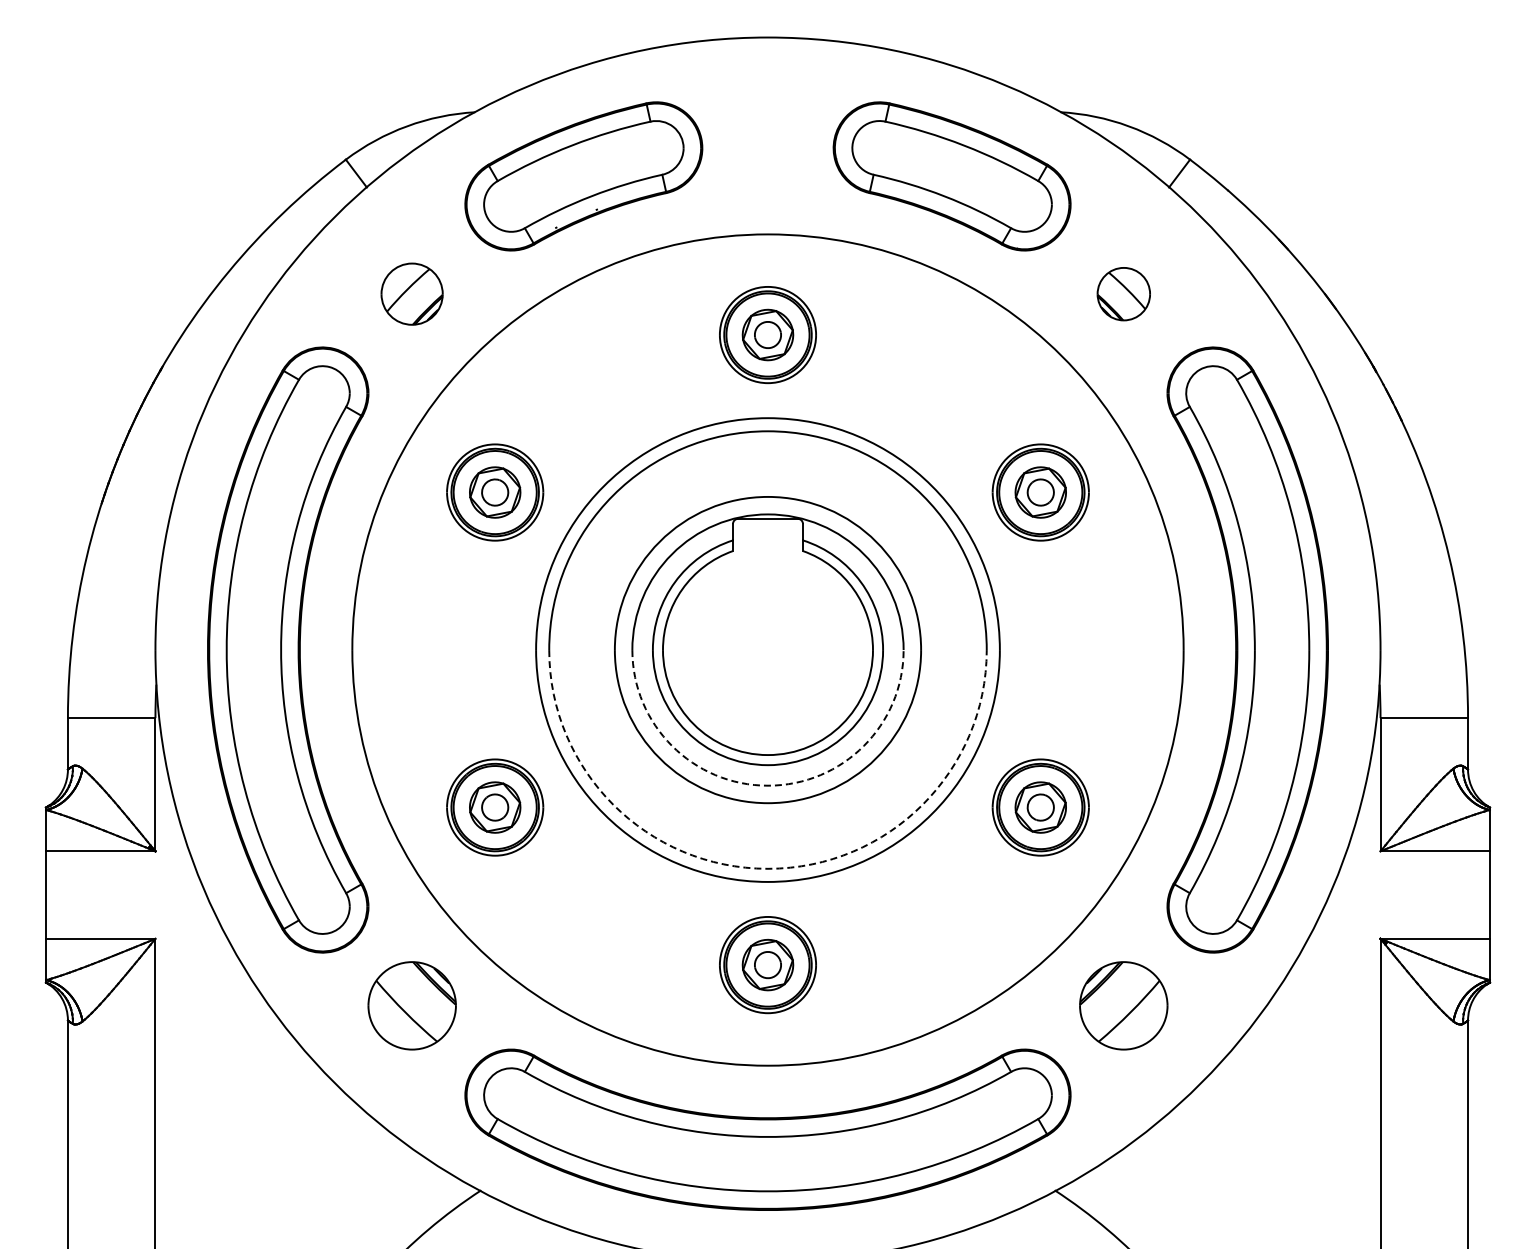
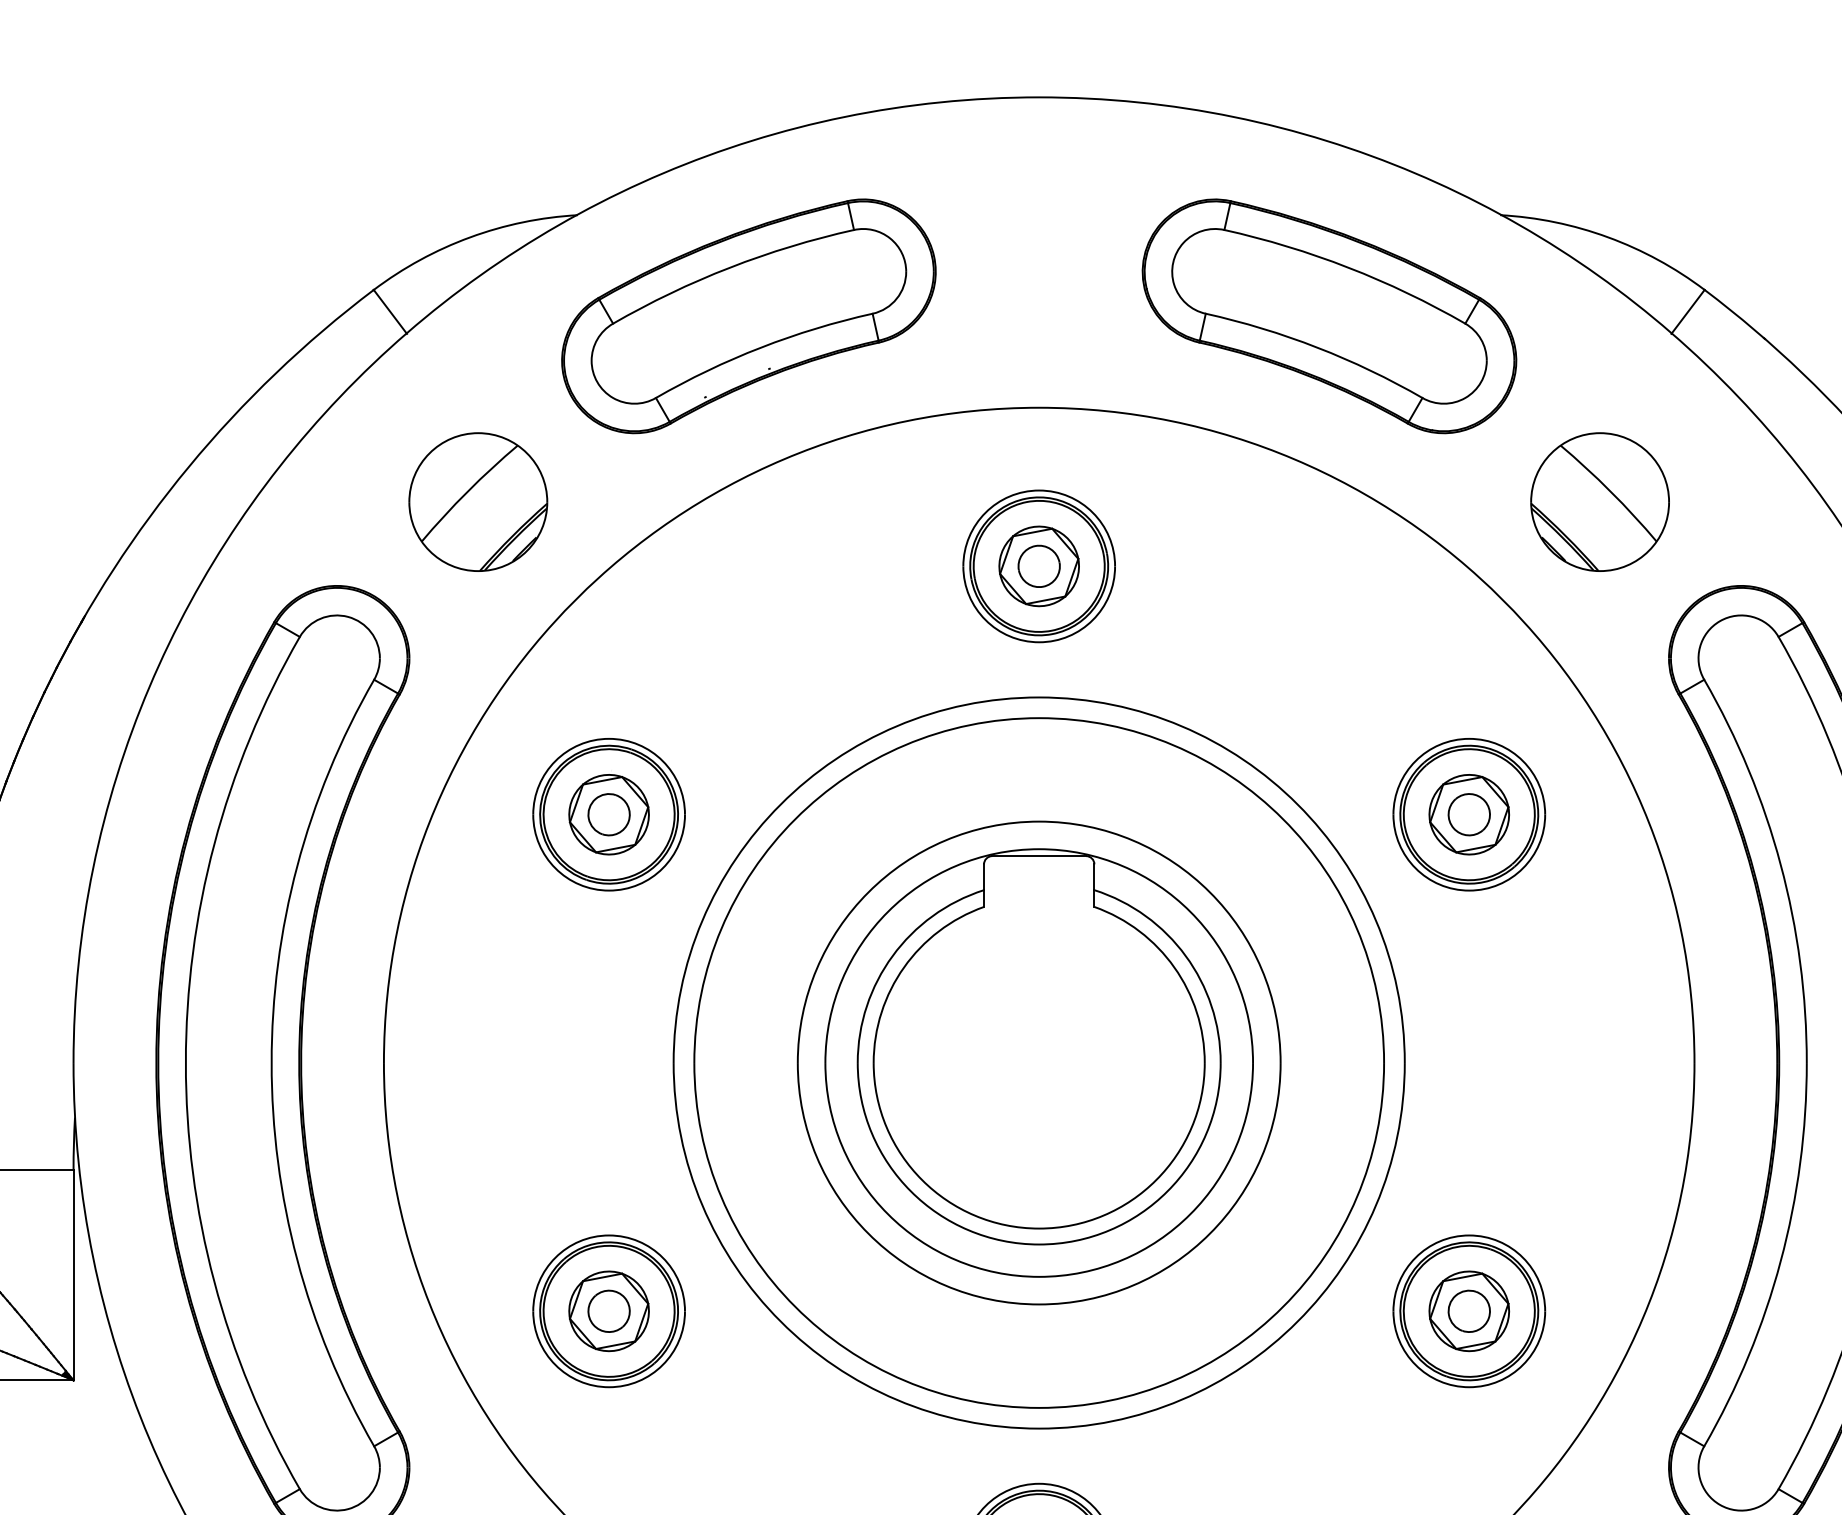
part: (411, 293) -> (477, 500), size x1.43
part: (1123, 293) -> (1599, 500), size x1.67
arc: (768, 785) -> (1040, 1276), dashed -> solid
arc: (768, 868) -> (1040, 1407), dashed -> solid

